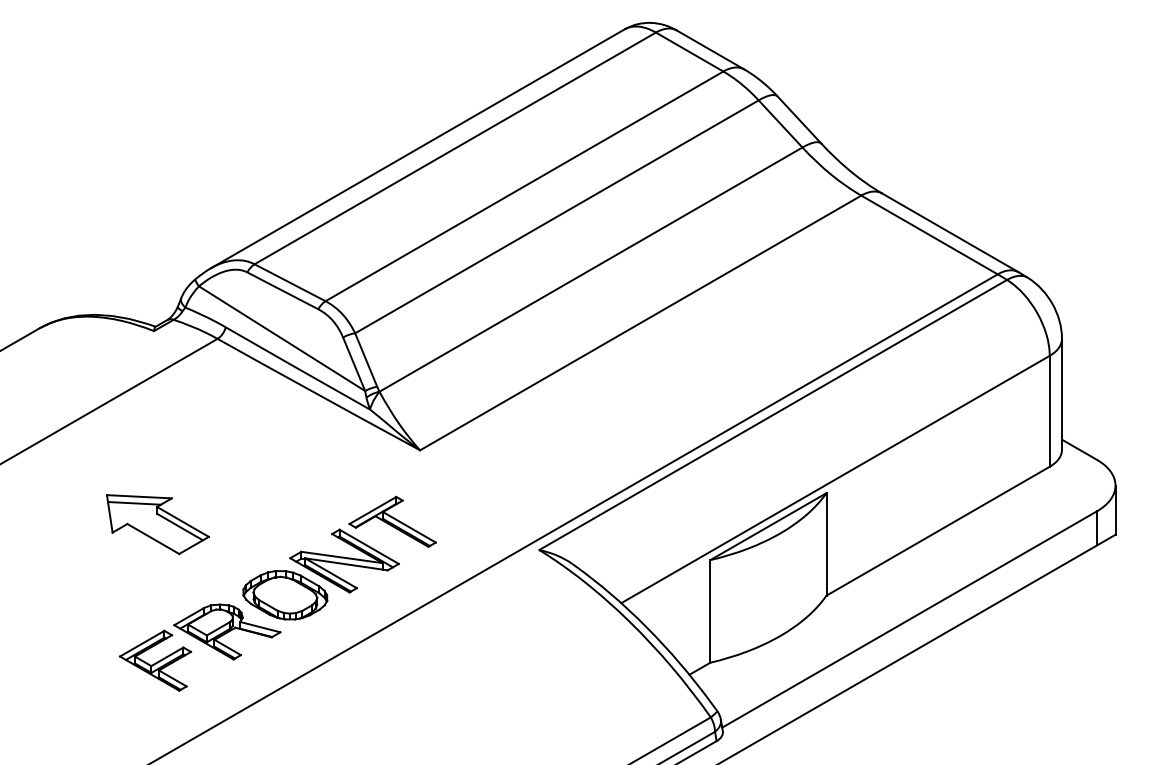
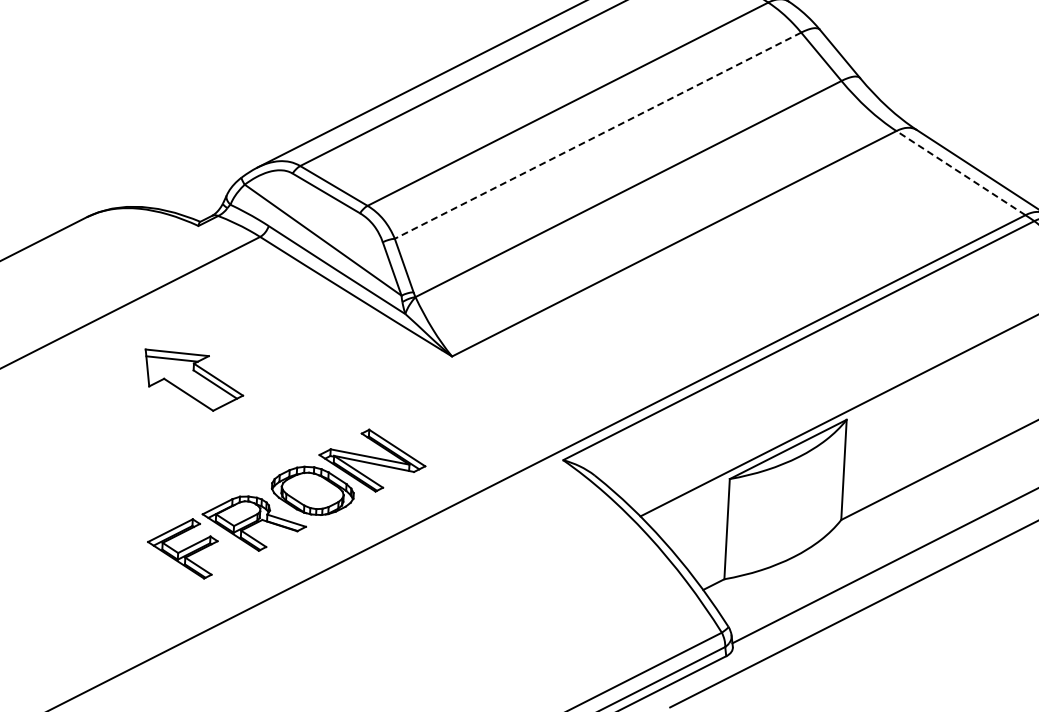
line: (556, 216) -> (597, 135), solid -> dashed
line: (929, 235) -> (960, 173), solid -> dashed
part: (392, 521) -> (421, 424), removed
part: (157, 524) -> (193, 380), moved

